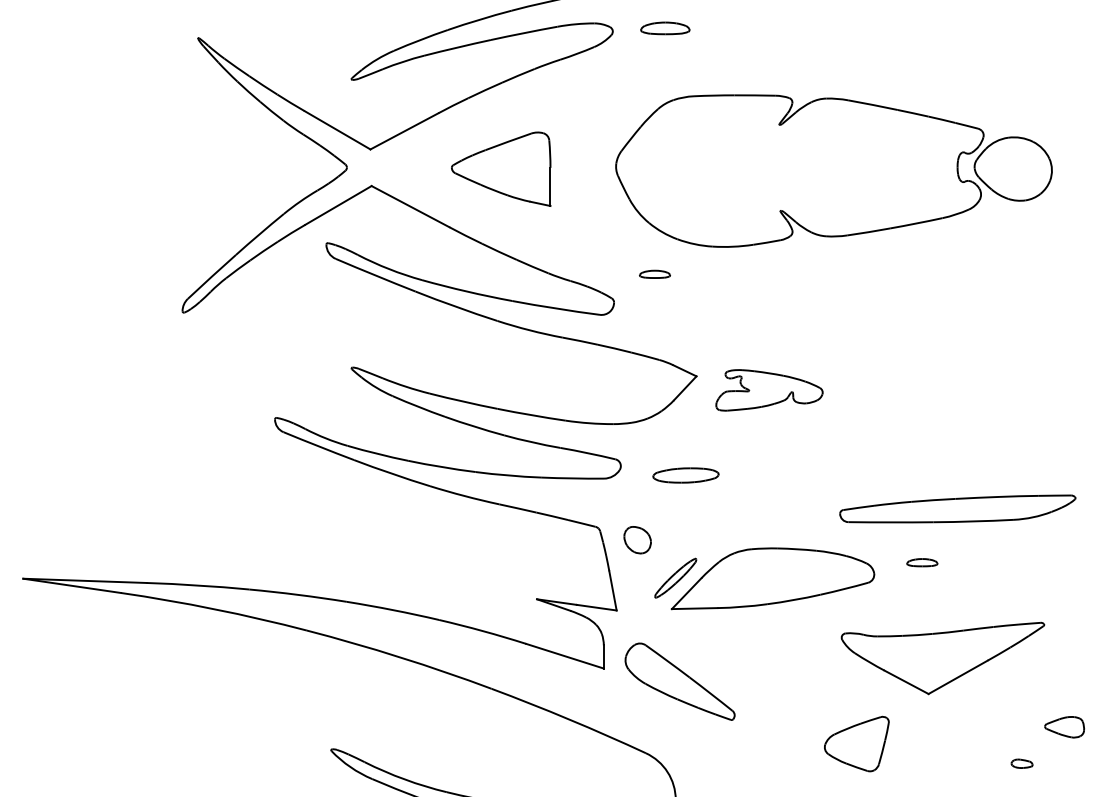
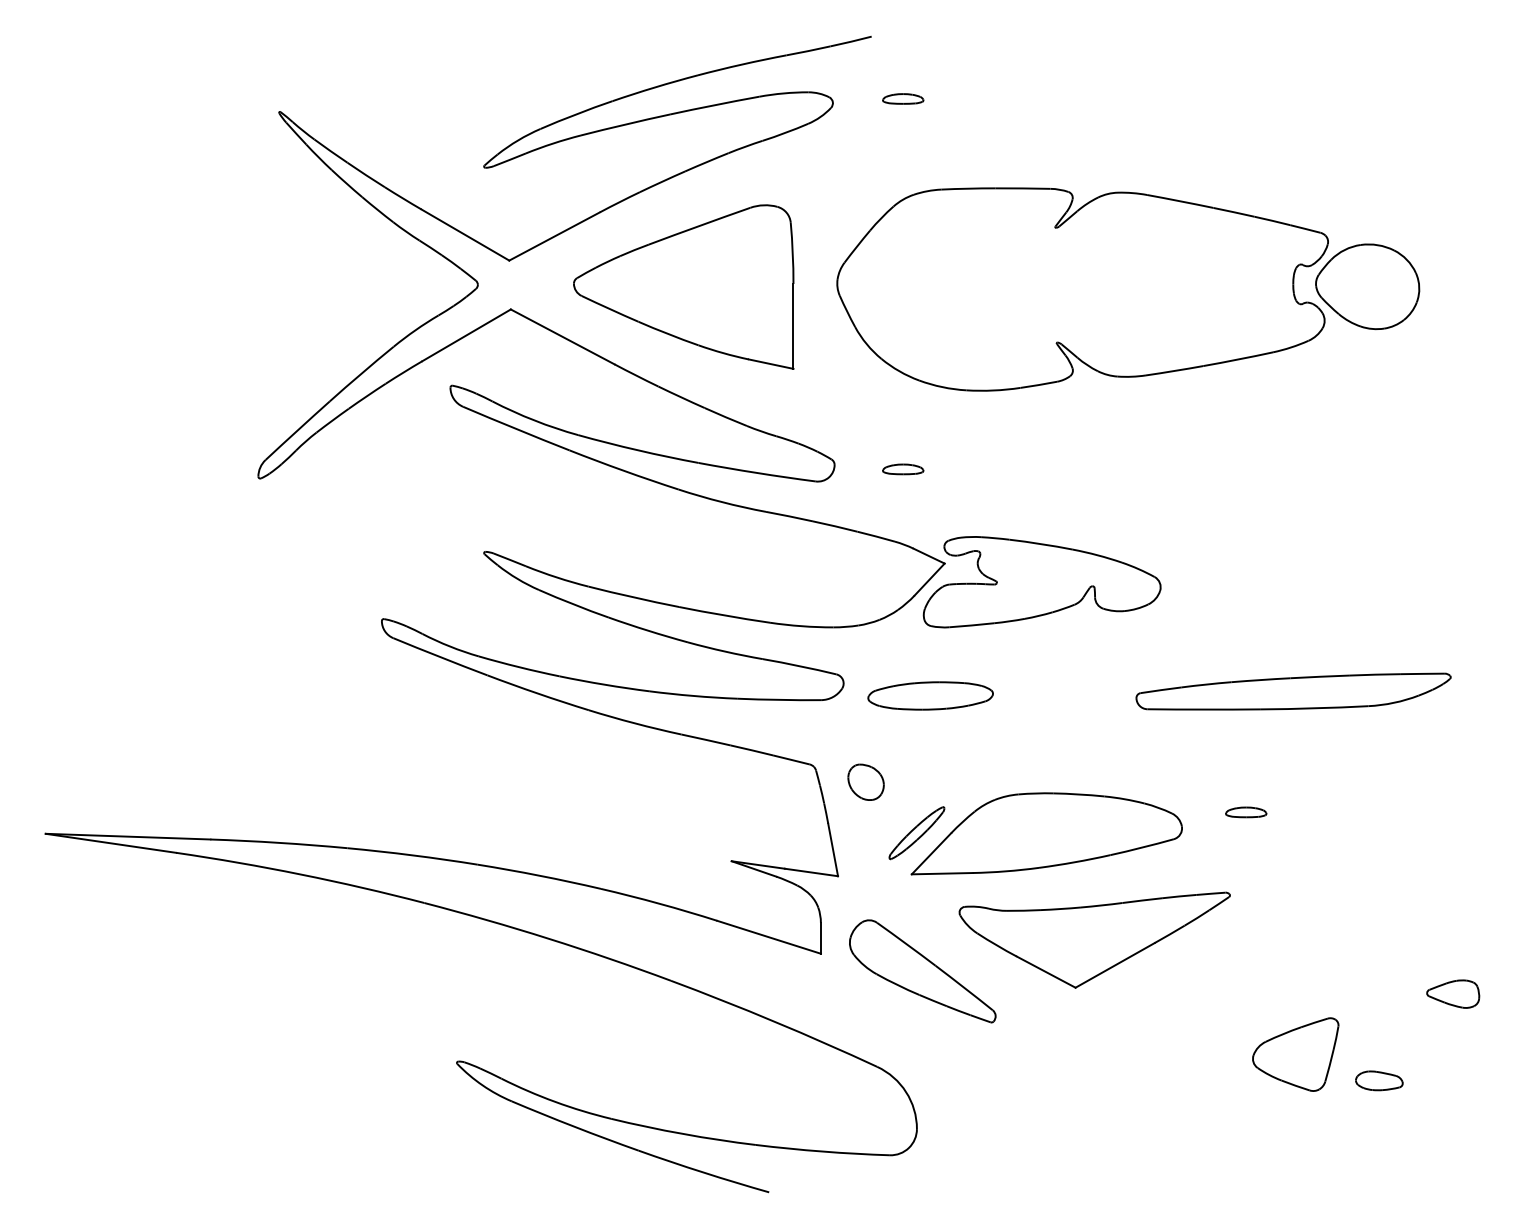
part: (665, 28) -> (903, 98), size x0.62
part: (500, 168) -> (683, 286), size x1.67
part: (655, 274) -> (903, 469), moved
part: (769, 390) -> (1041, 582), size x1.67
part: (685, 475) -> (930, 695), size x1.43
part: (957, 508) -> (1293, 691), moved
part: (942, 657) -> (1094, 939), moved
part: (1064, 726) -> (1453, 993), moved
part: (856, 744) -> (1295, 1054), moved
part: (1022, 763) -> (1379, 1080), size x1.67

